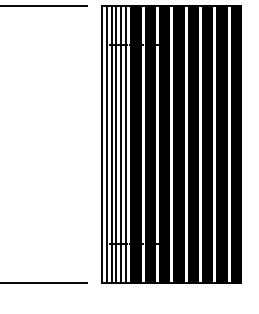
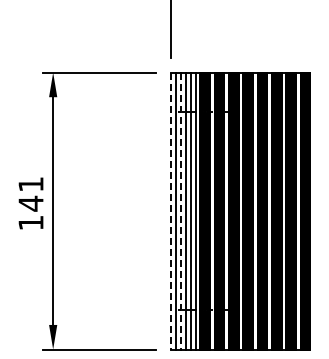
line: (101, 144) -> (170, 211), solid -> dashed
line: (111, 144) -> (180, 211), solid -> dashed

